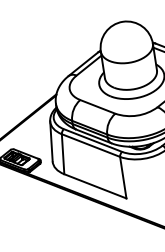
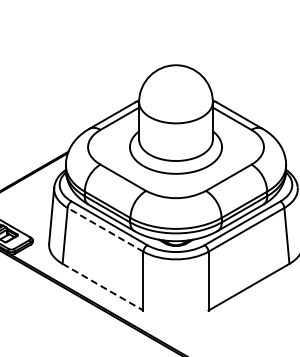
line: (90, 145) -> (105, 229), solid -> dashed
line: (95, 186) -> (103, 287), solid -> dashed

